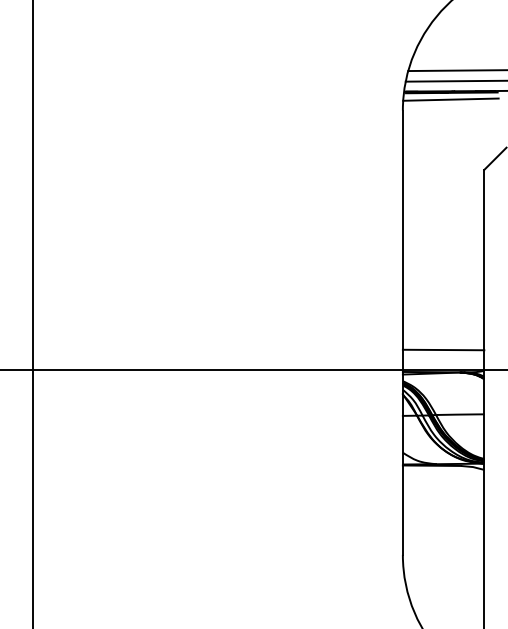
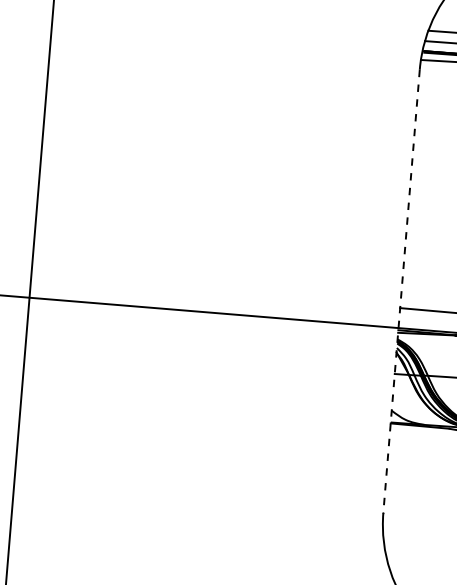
line: (402, 333) -> (401, 291), solid -> dashed

